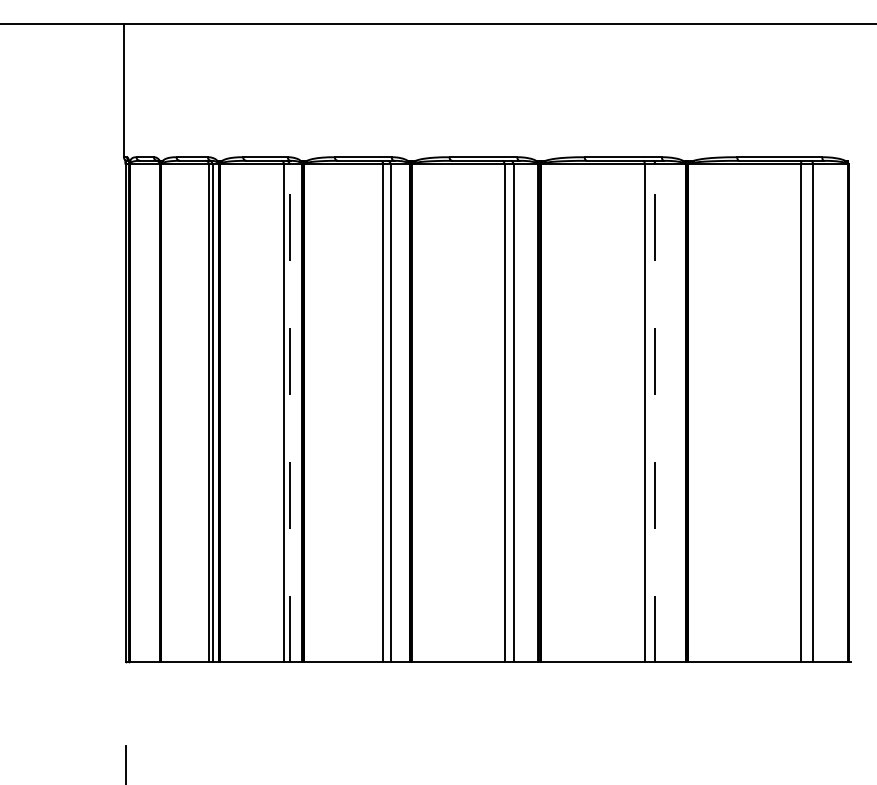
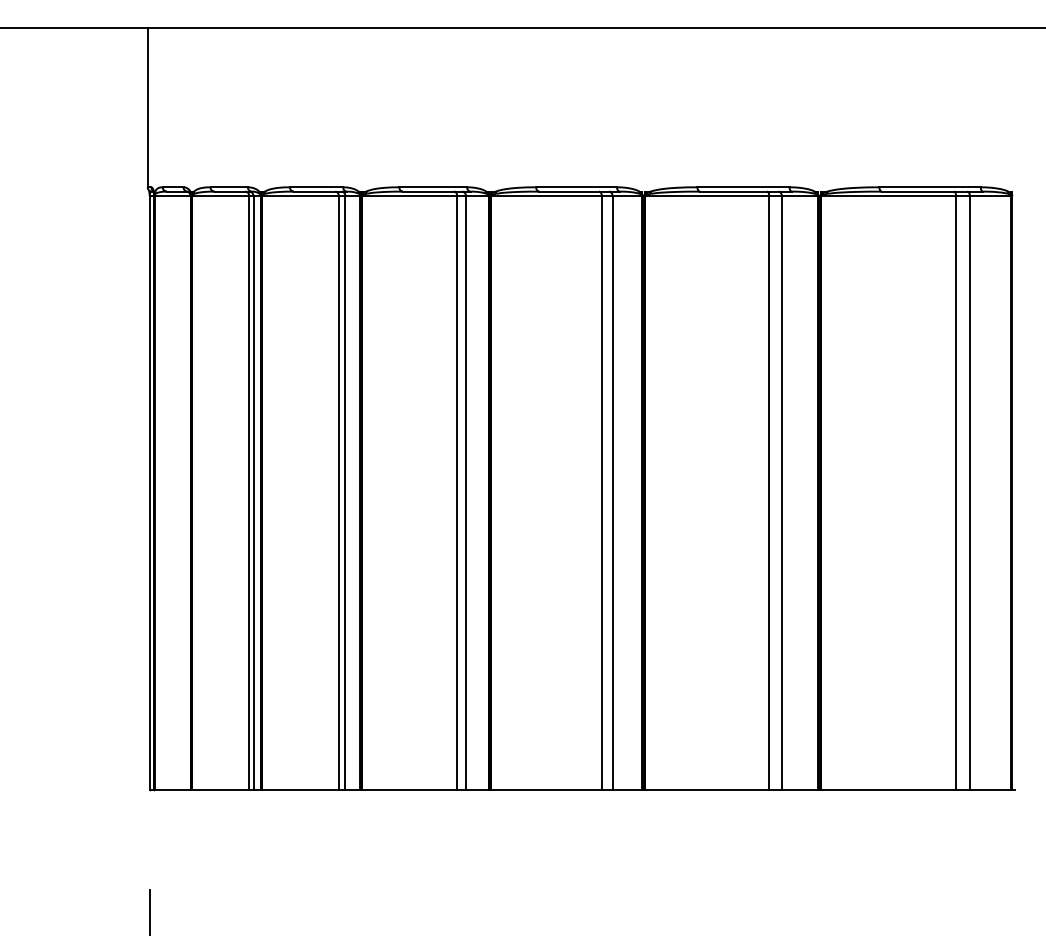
line: (289, 413) -> (345, 492), dashed -> solid
line: (655, 413) -> (781, 492), dashed -> solid

